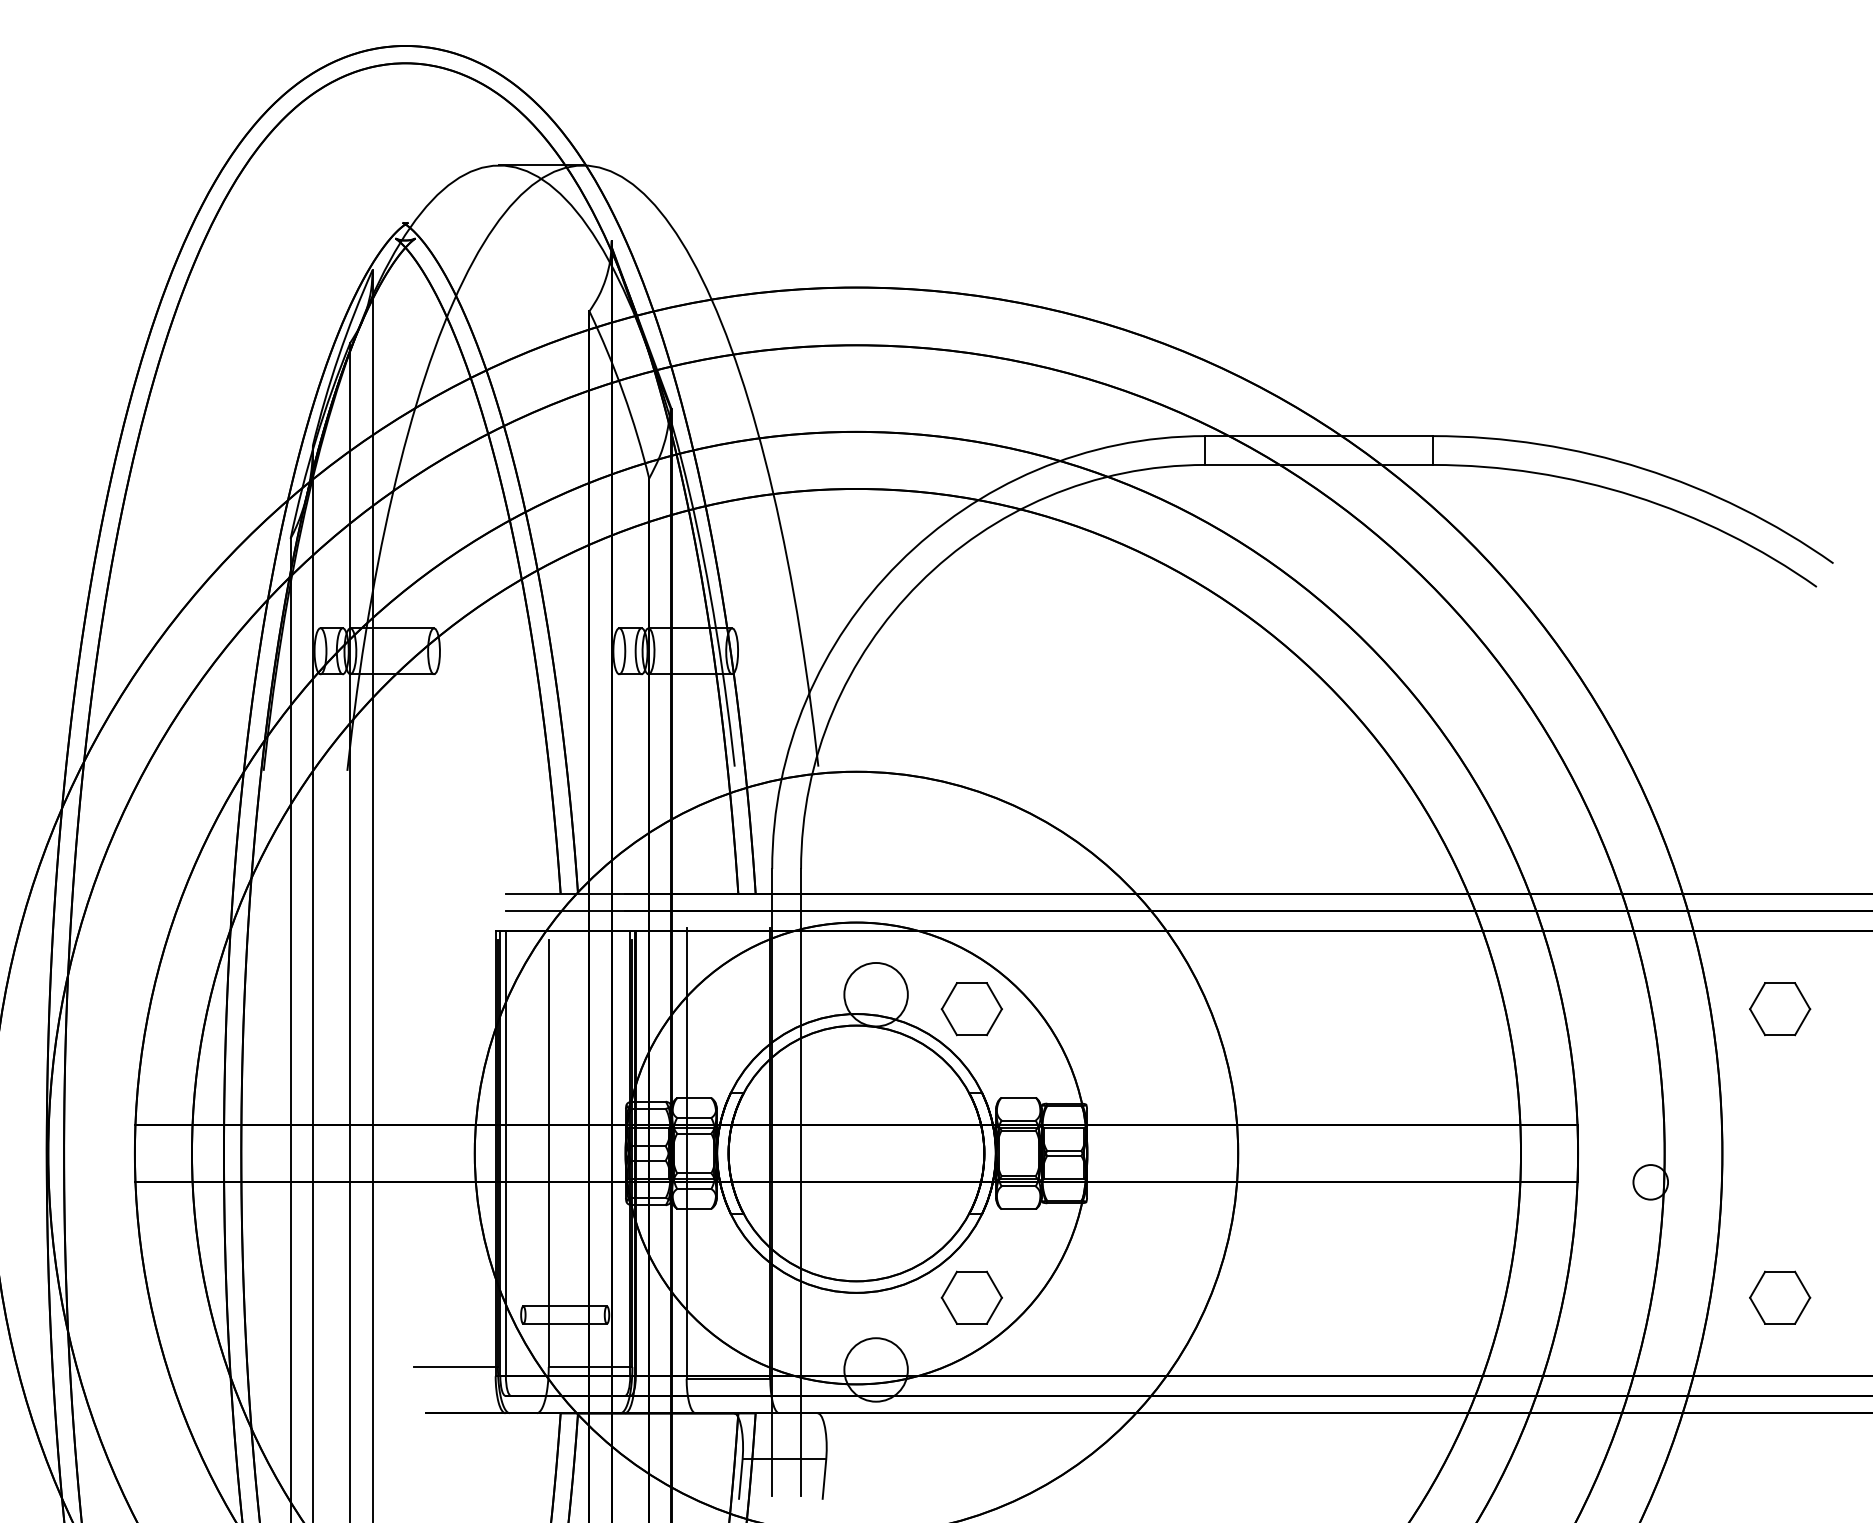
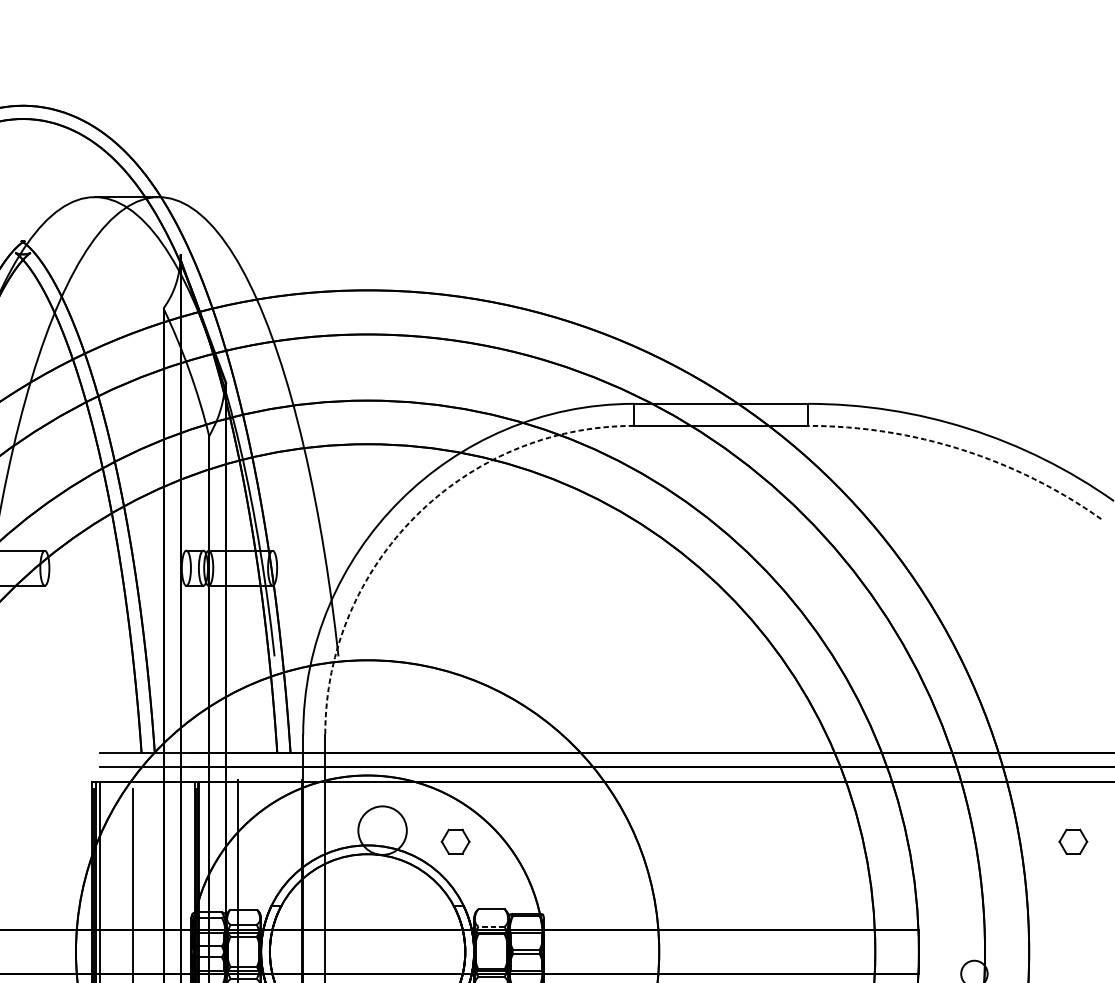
arc: (1634, 496) -> (962, 449), solid -> dashed
arc: (919, 583) -> (415, 516), solid -> dashed
part: (971, 1009) -> (455, 841), size x0.6
part: (1780, 1009) -> (1073, 841), size x0.6
line: (1018, 1120) -> (491, 926), solid -> dashed

